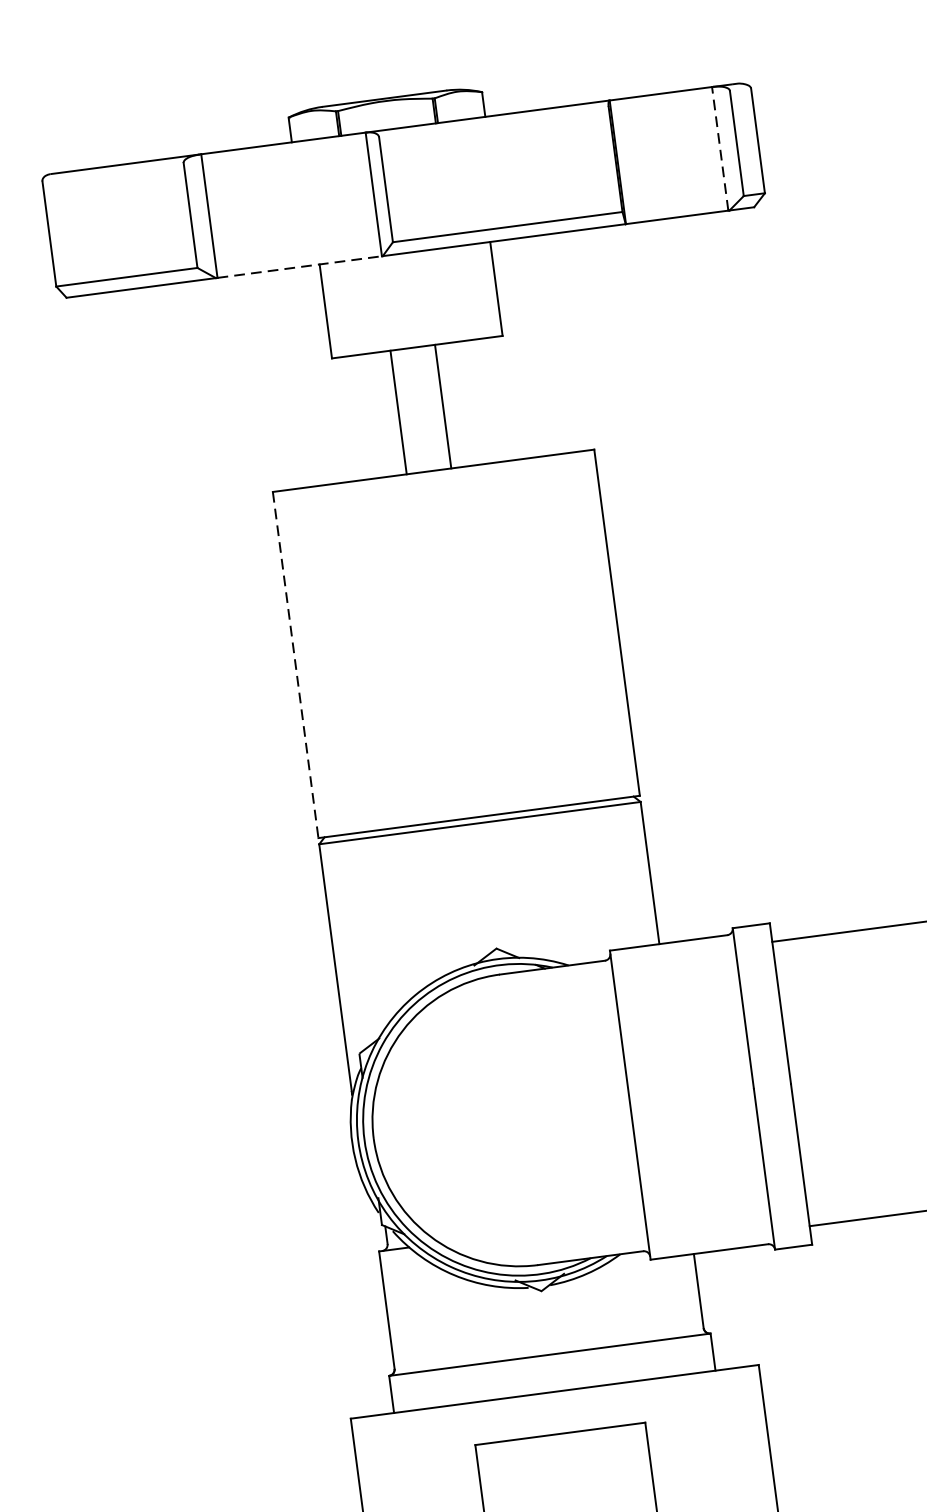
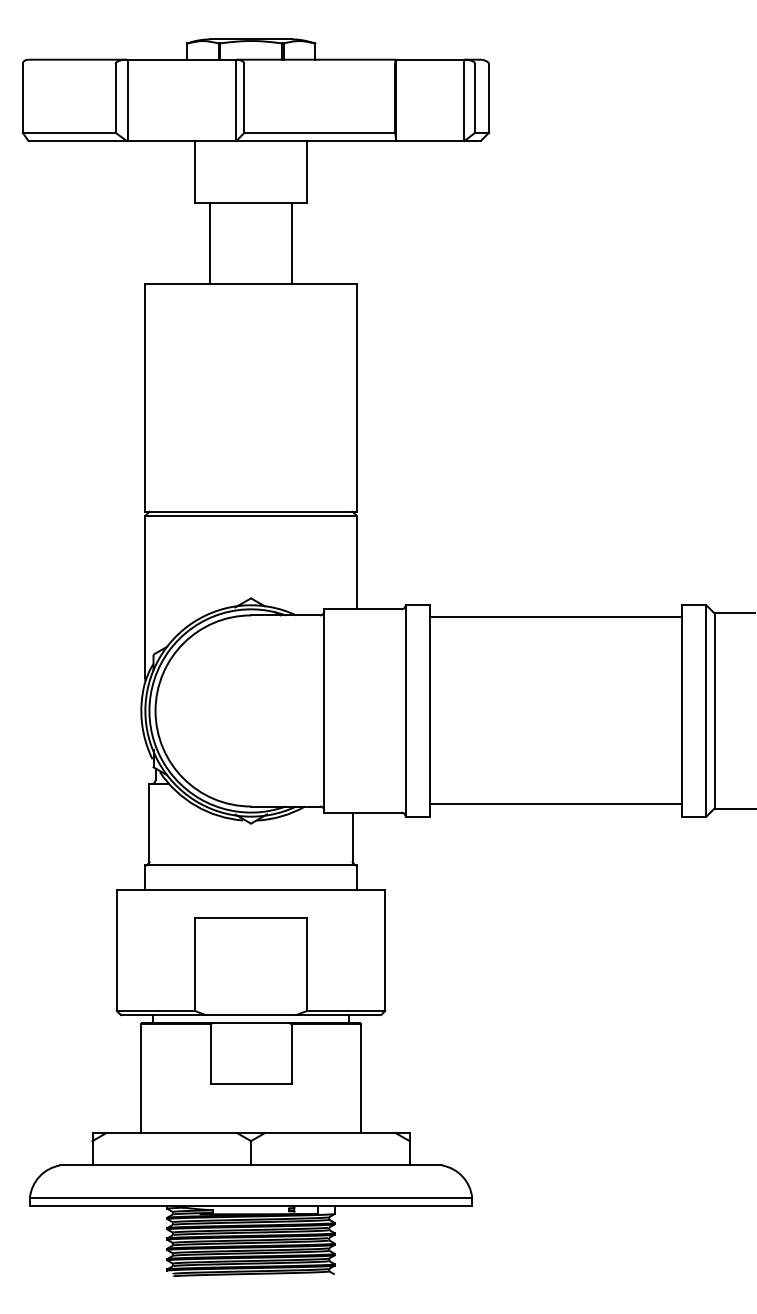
line: (719, 149) -> (463, 100), dashed -> solid
line: (300, 267) -> (182, 141), dashed -> solid
line: (442, 406) -> (291, 243), moved
line: (398, 412) -> (210, 243), moved
line: (295, 664) -> (145, 397), dashed -> solid

